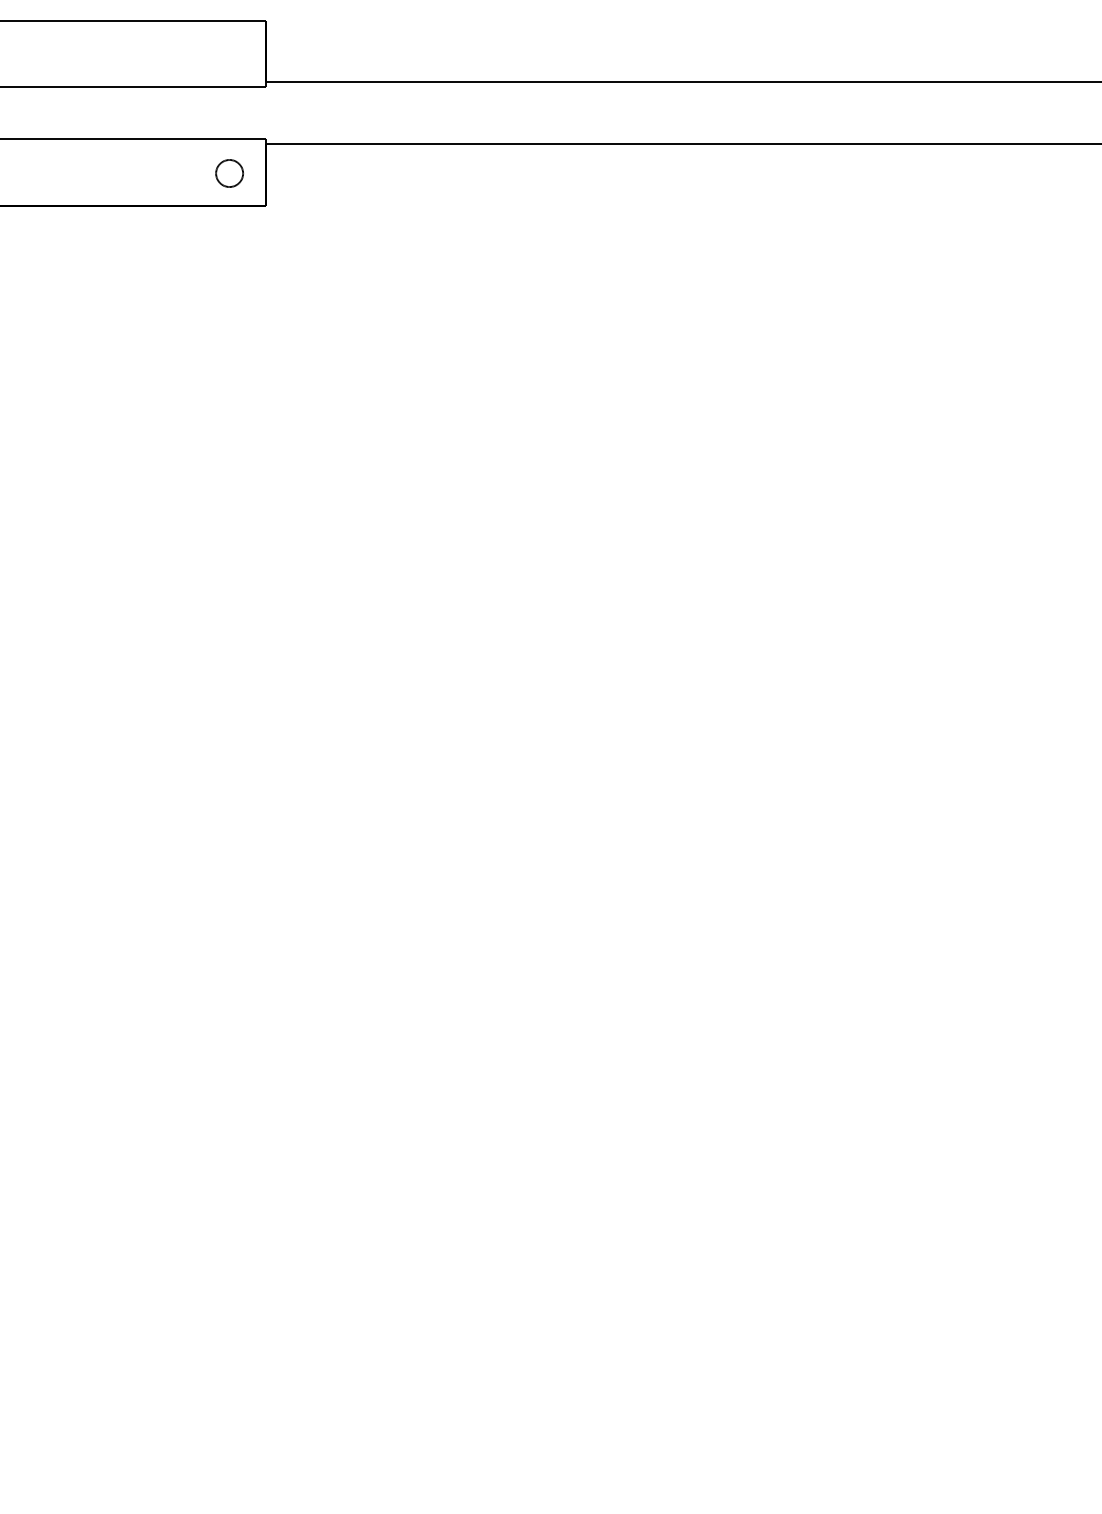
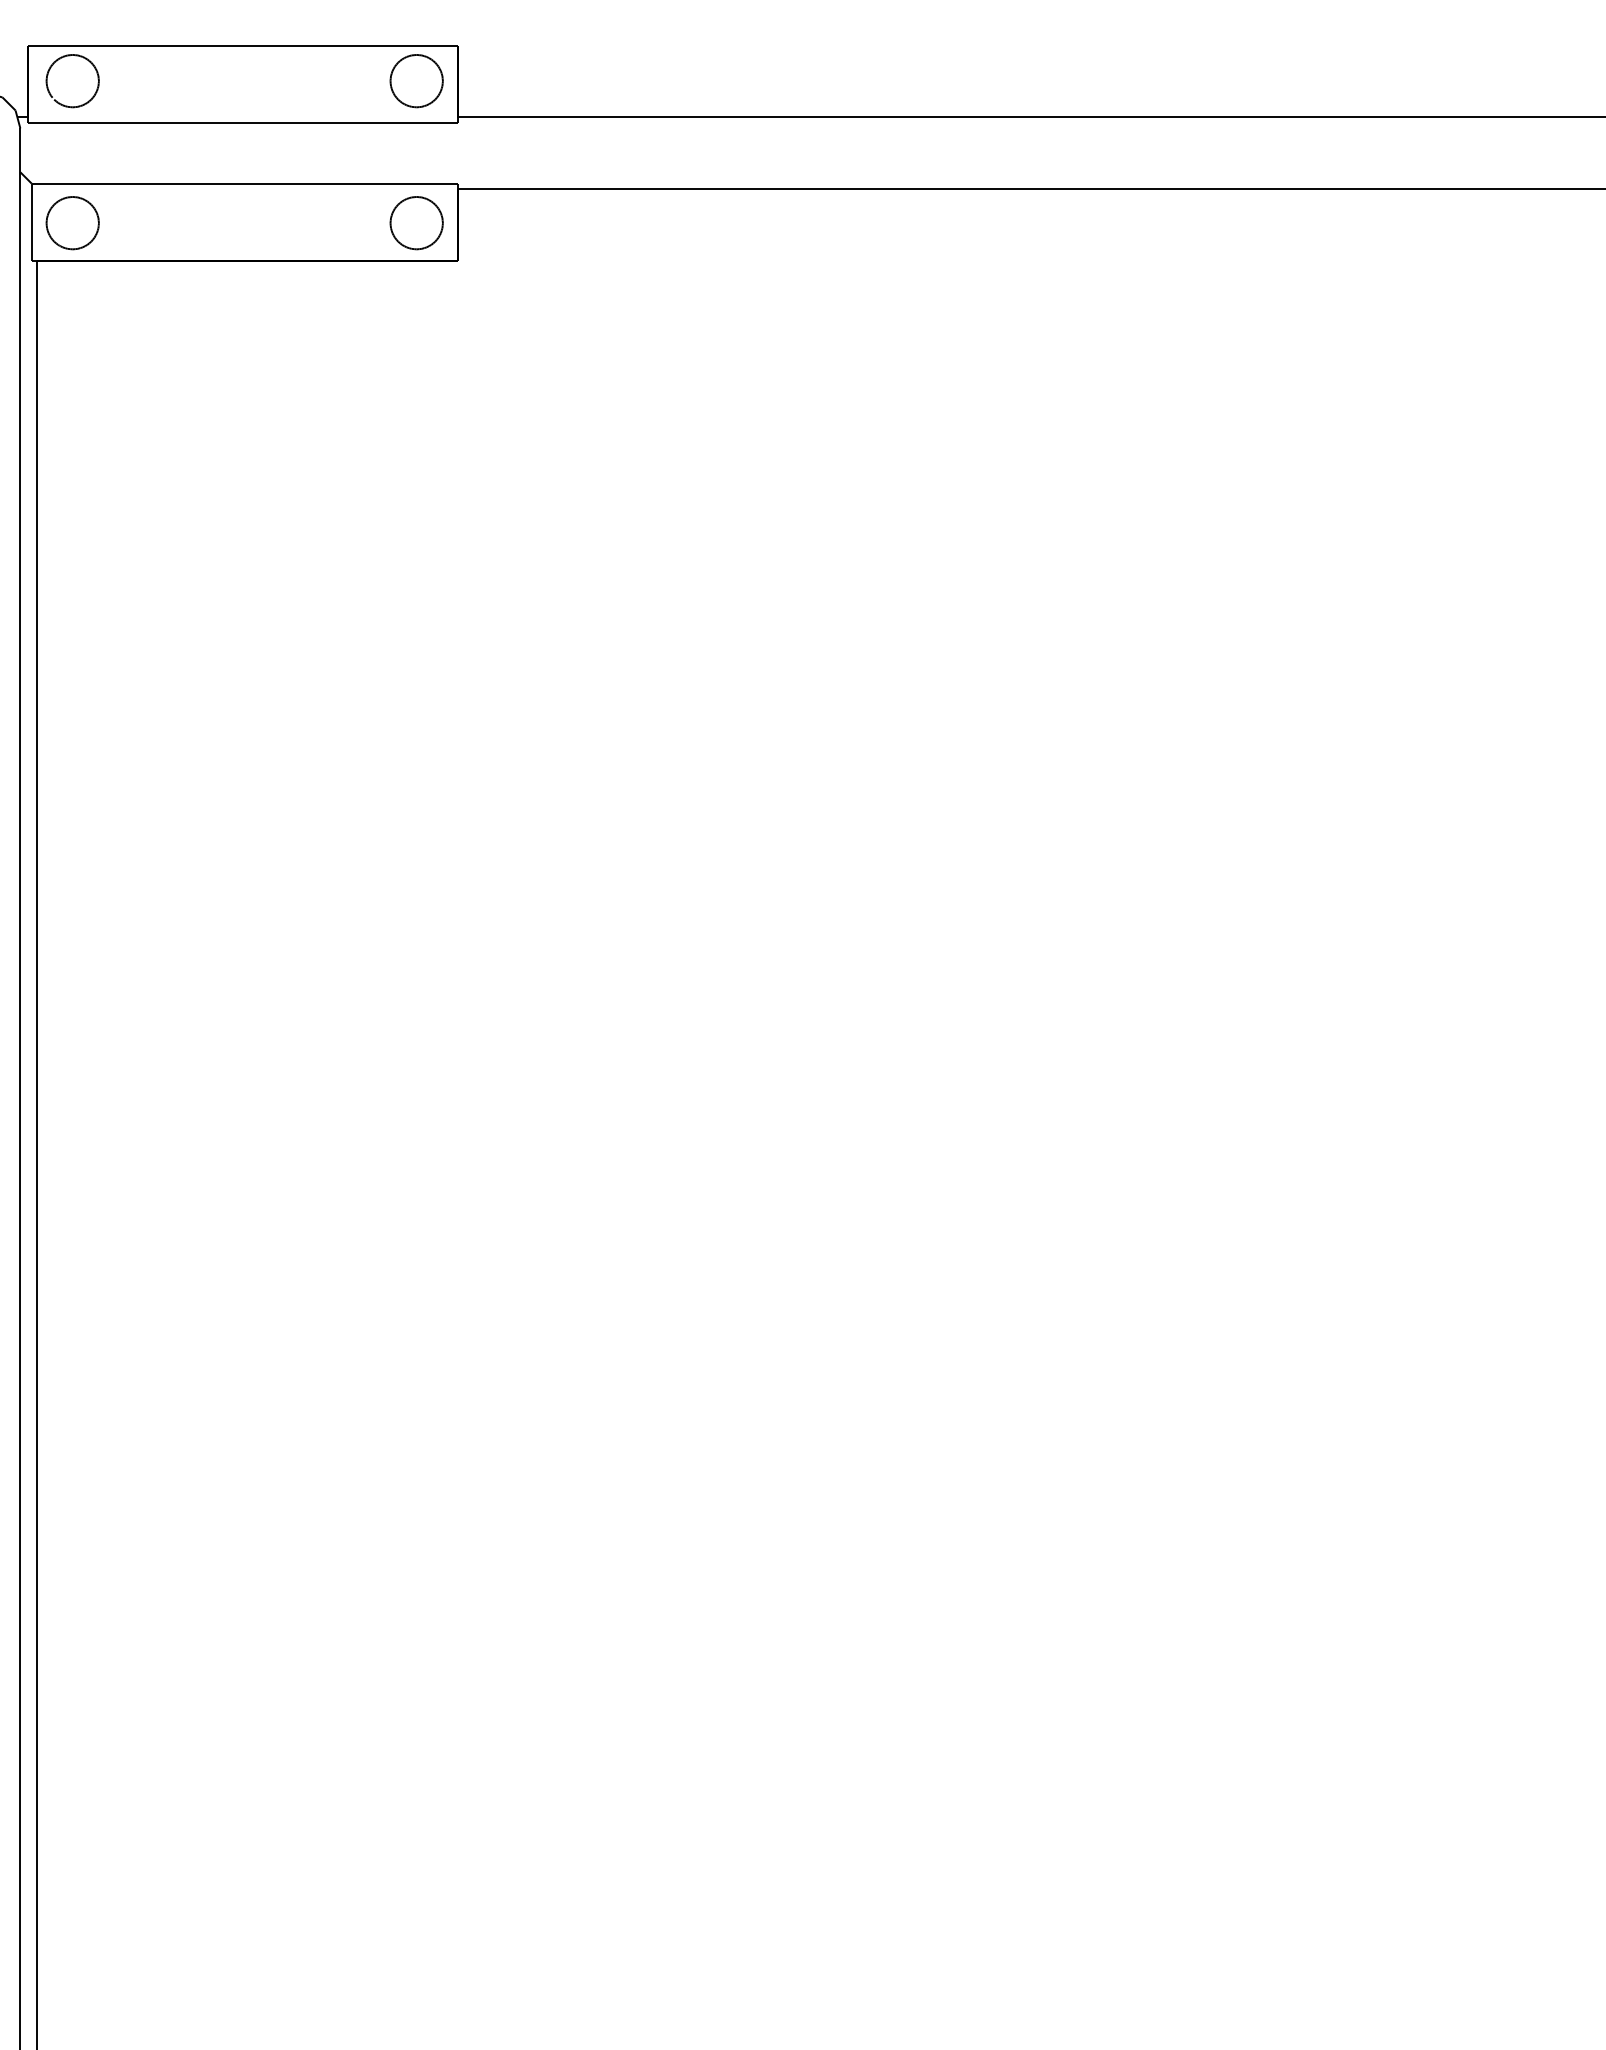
part: (229, 51) -> (416, 81), added
part: (229, 173) -> (416, 223), size x1.67

